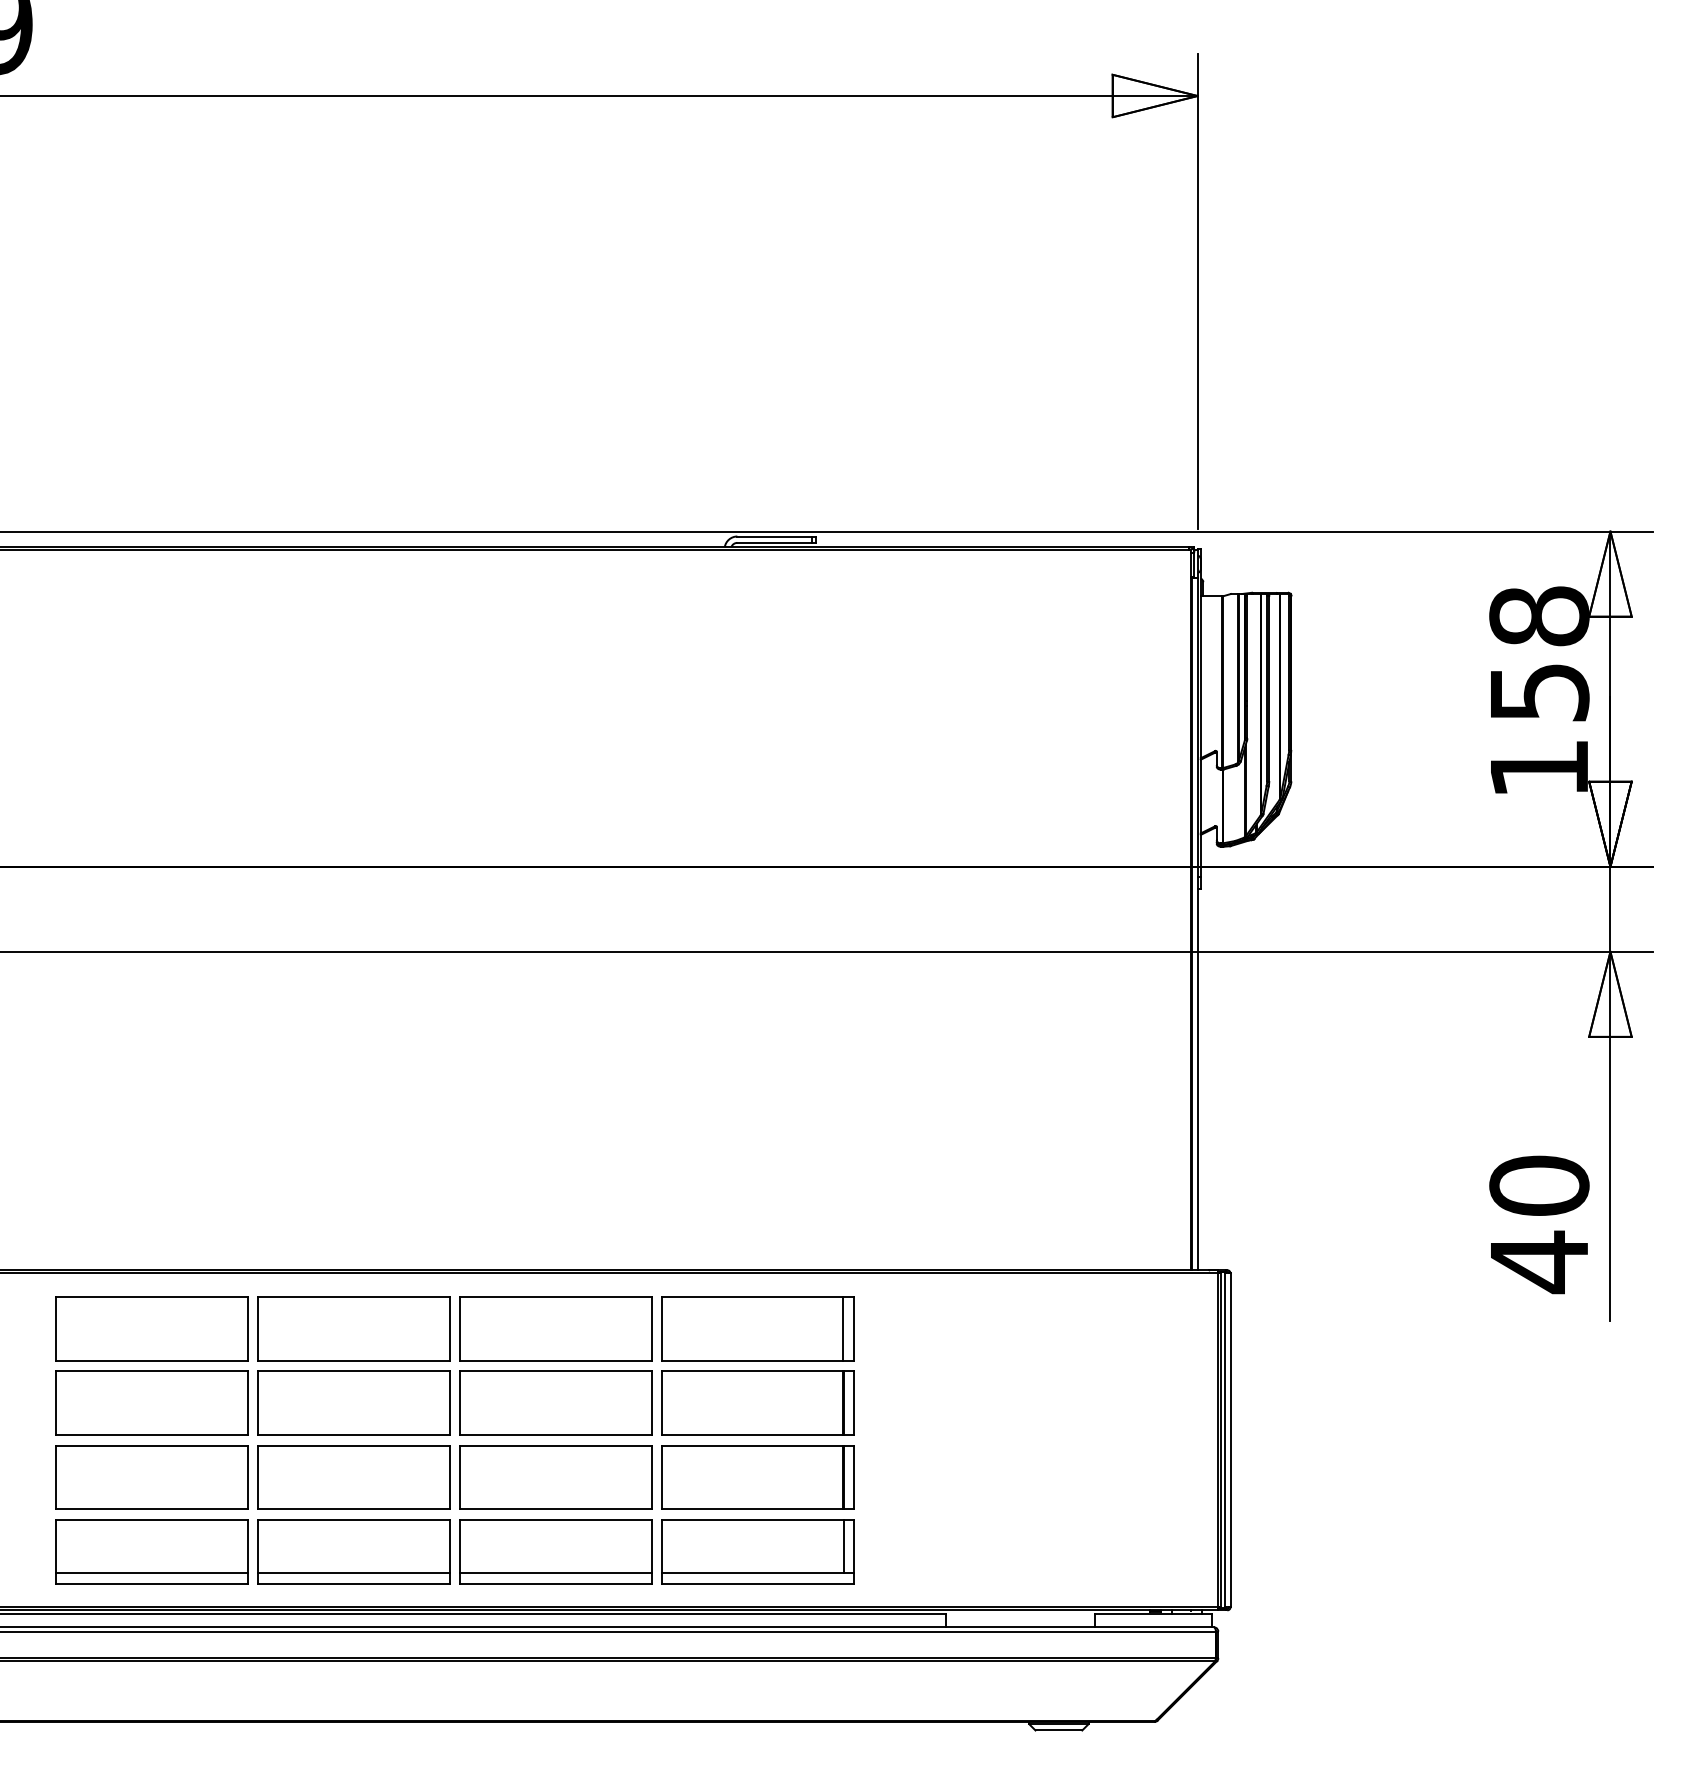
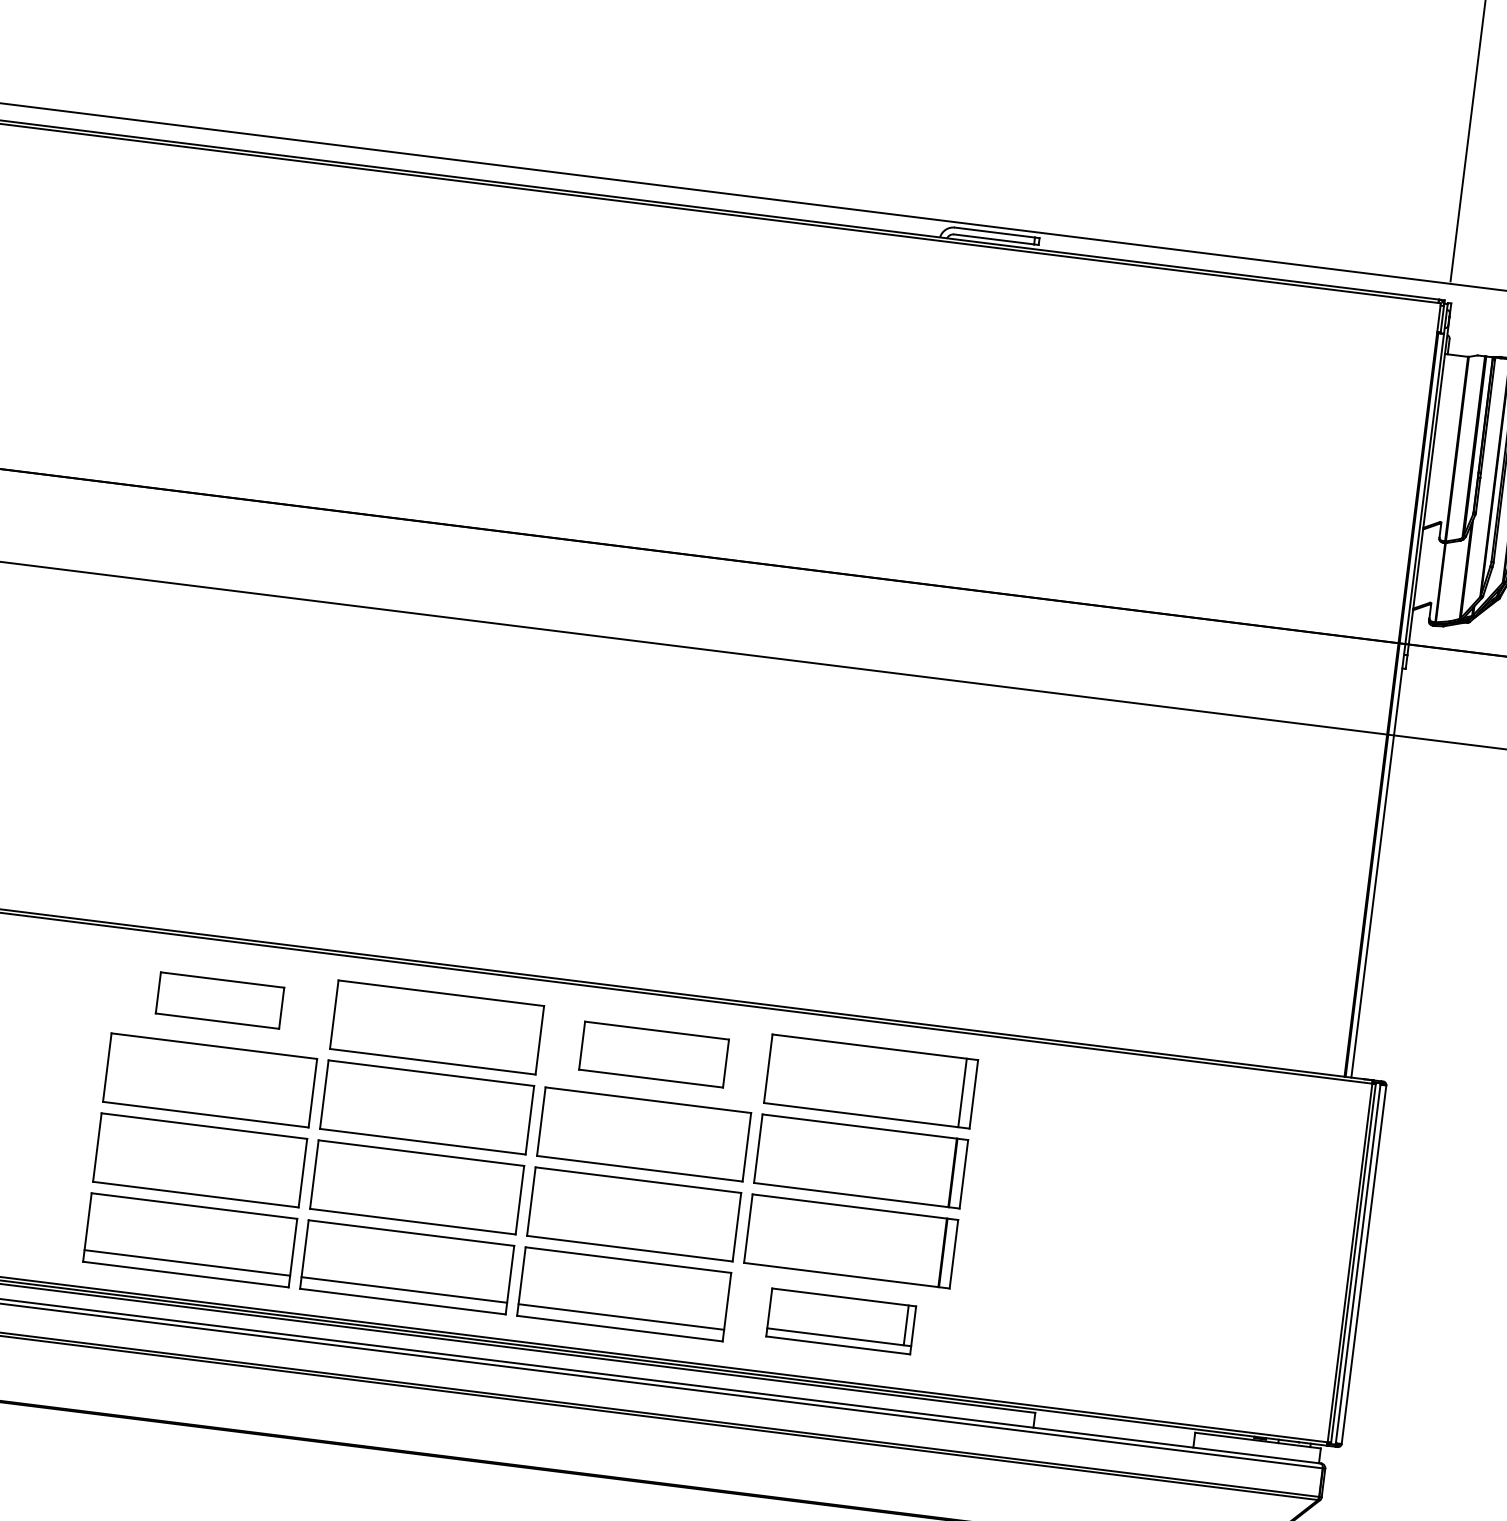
part: (151, 1328) -> (219, 1000), size x0.6
part: (555, 1328) -> (653, 1054), size x0.7
part: (757, 1551) -> (840, 1320), size x0.7

